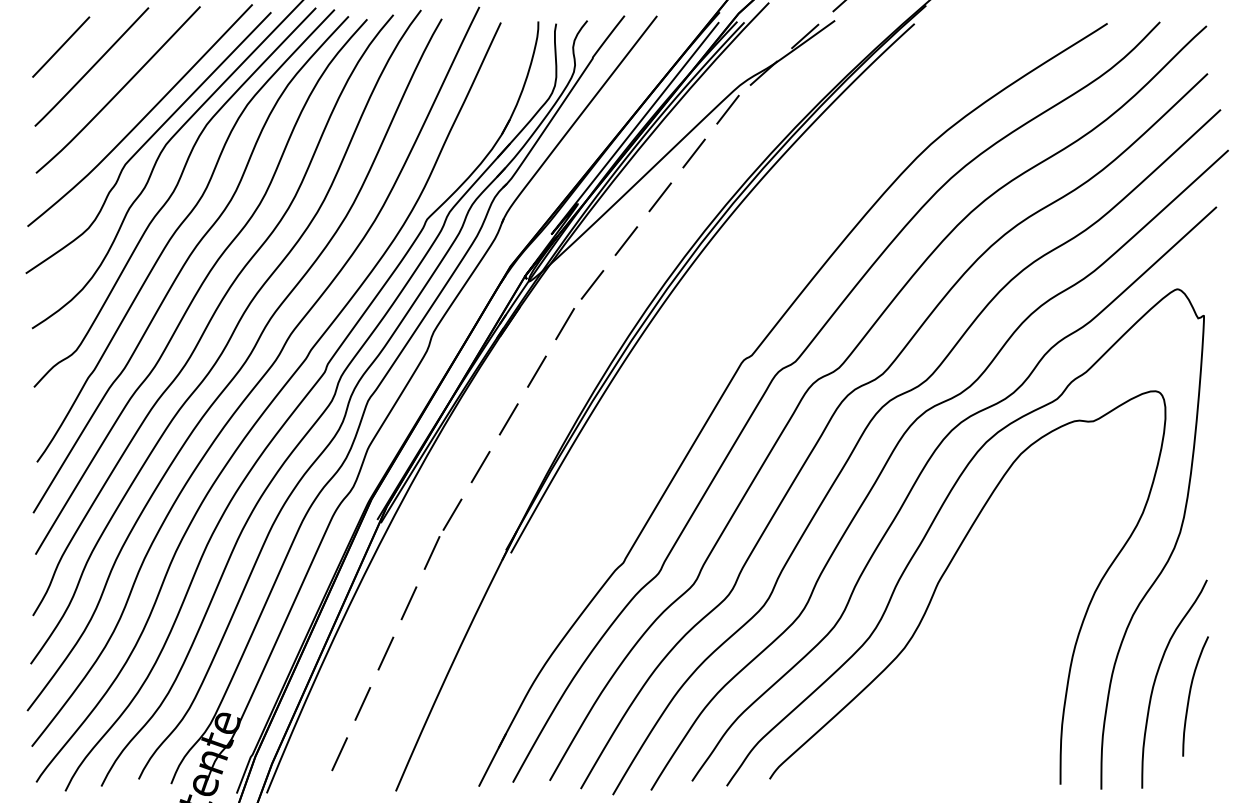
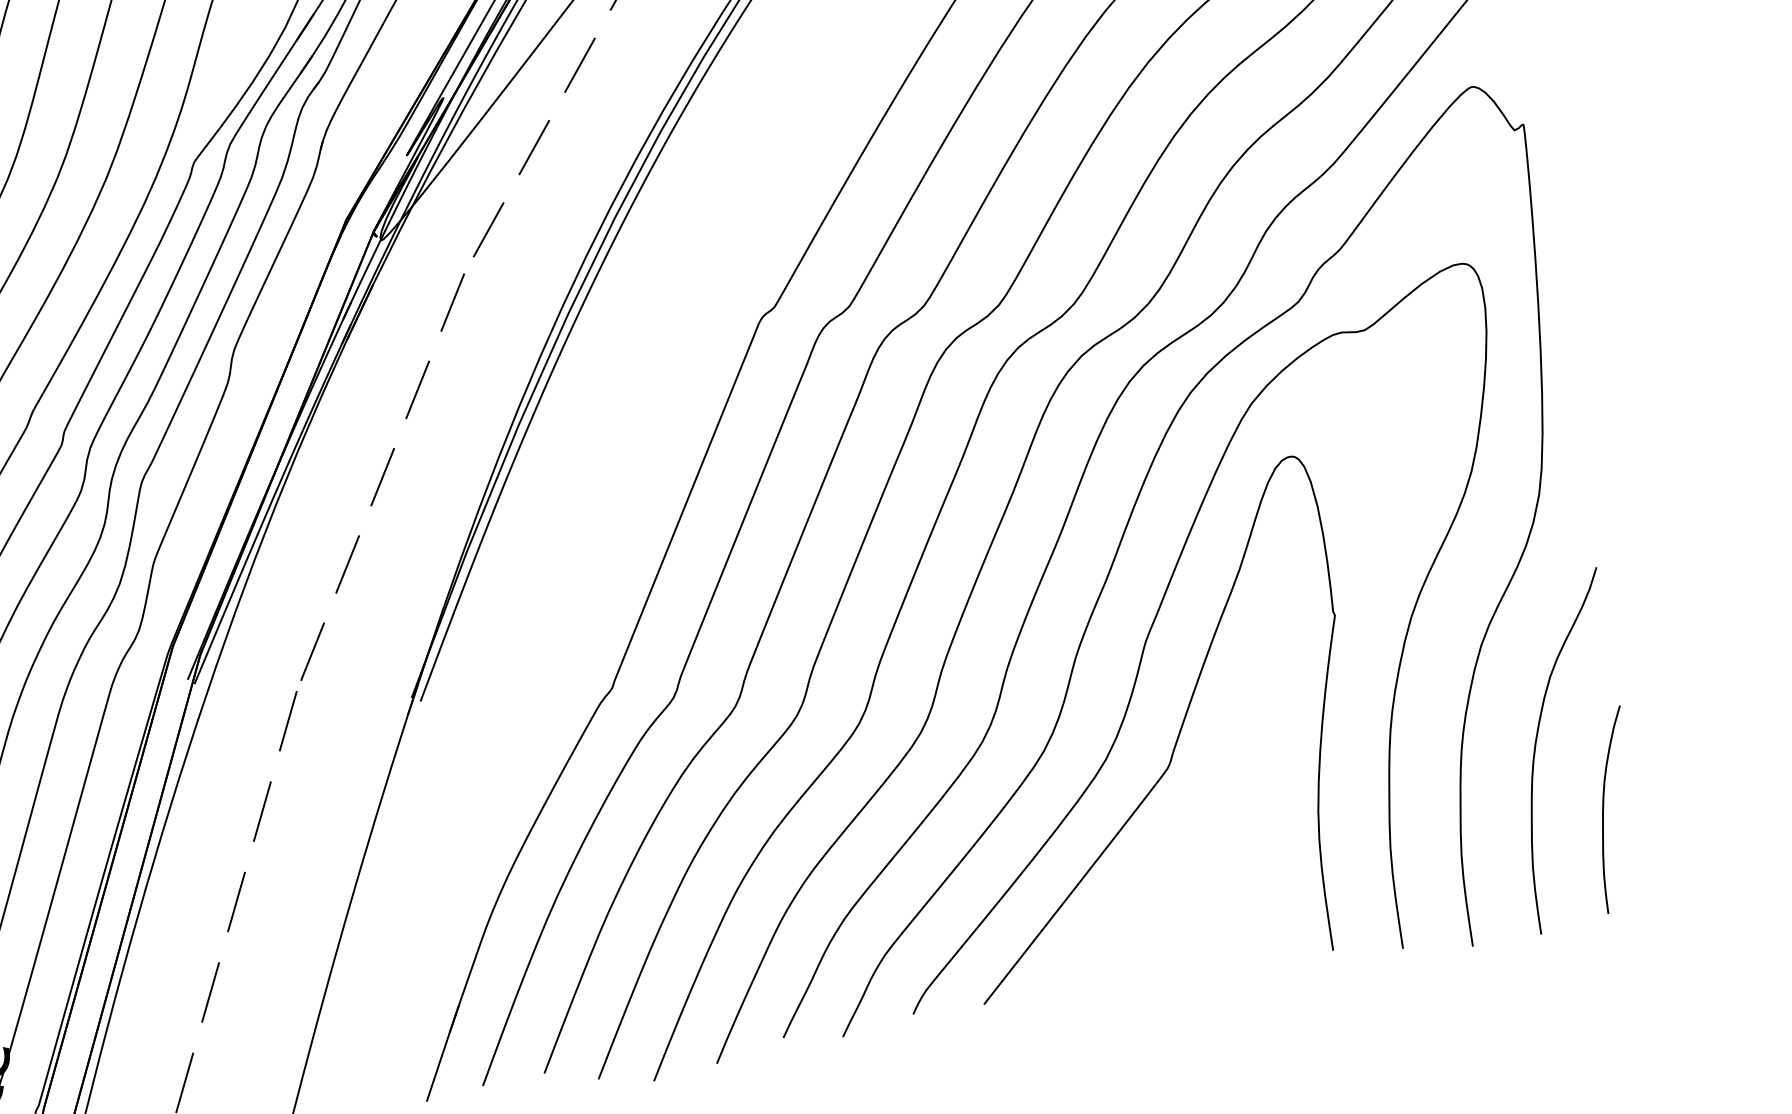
curve: (947, 641) -> (1176, 737), added
curve: (1190, 696) -> (1605, 810), moved

